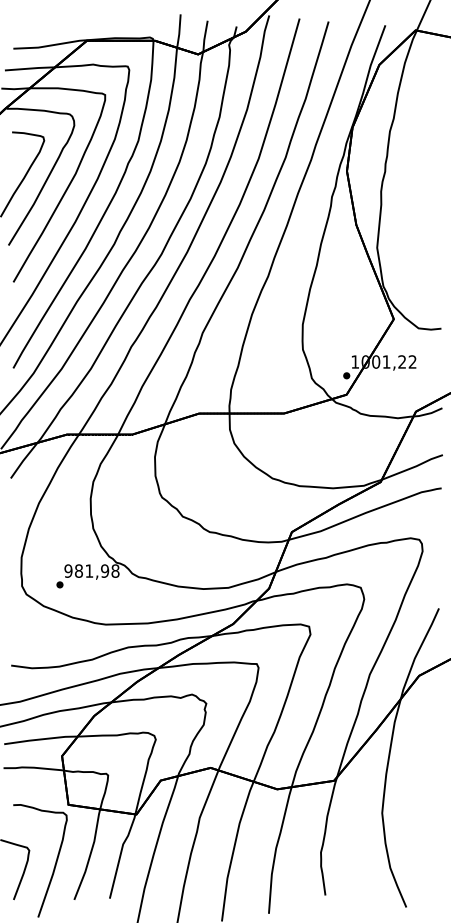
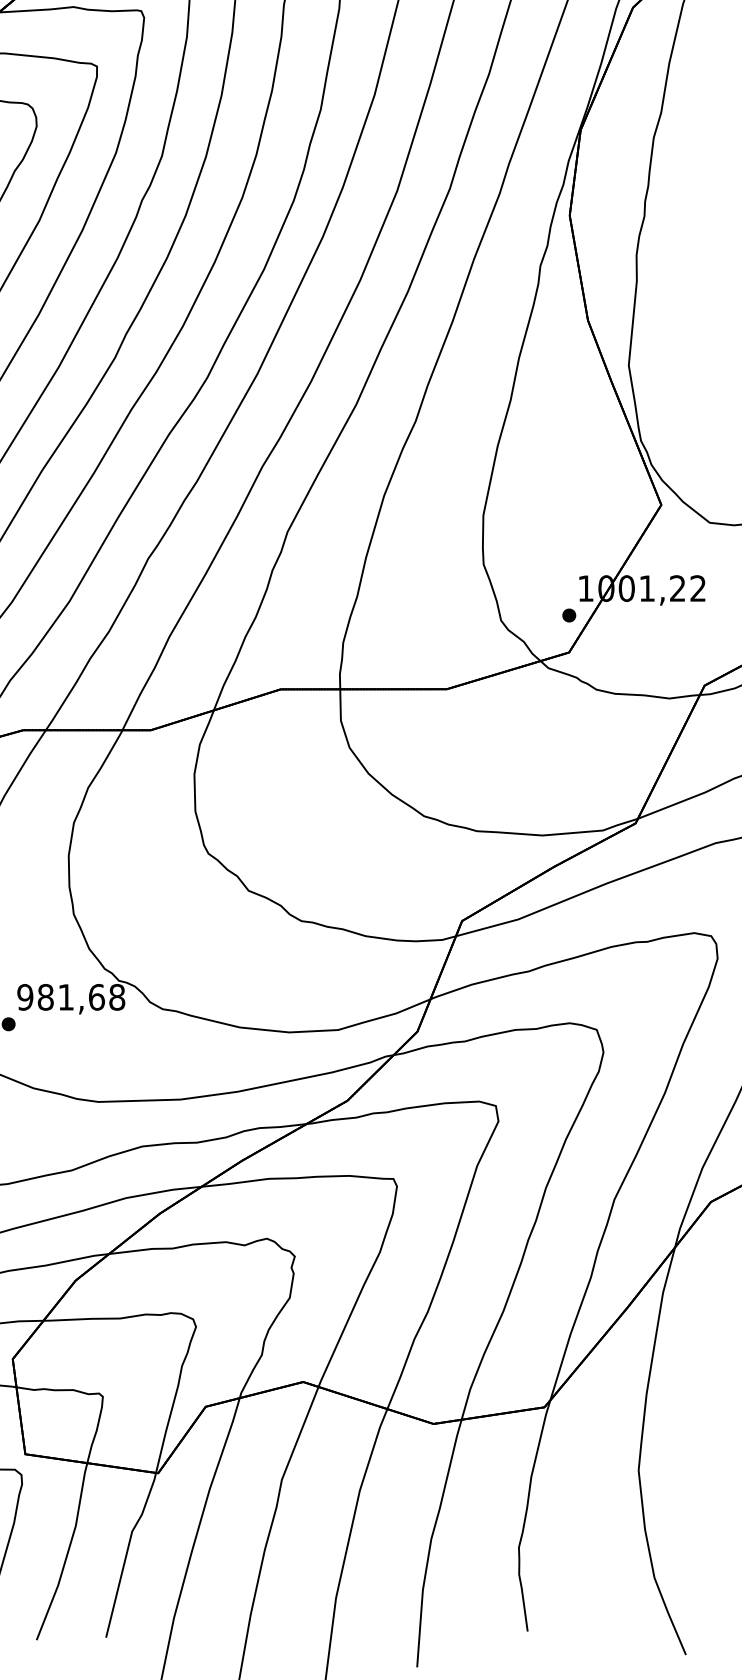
text: (105, 570) -> (97, 996), 981,98 -> 981,68

